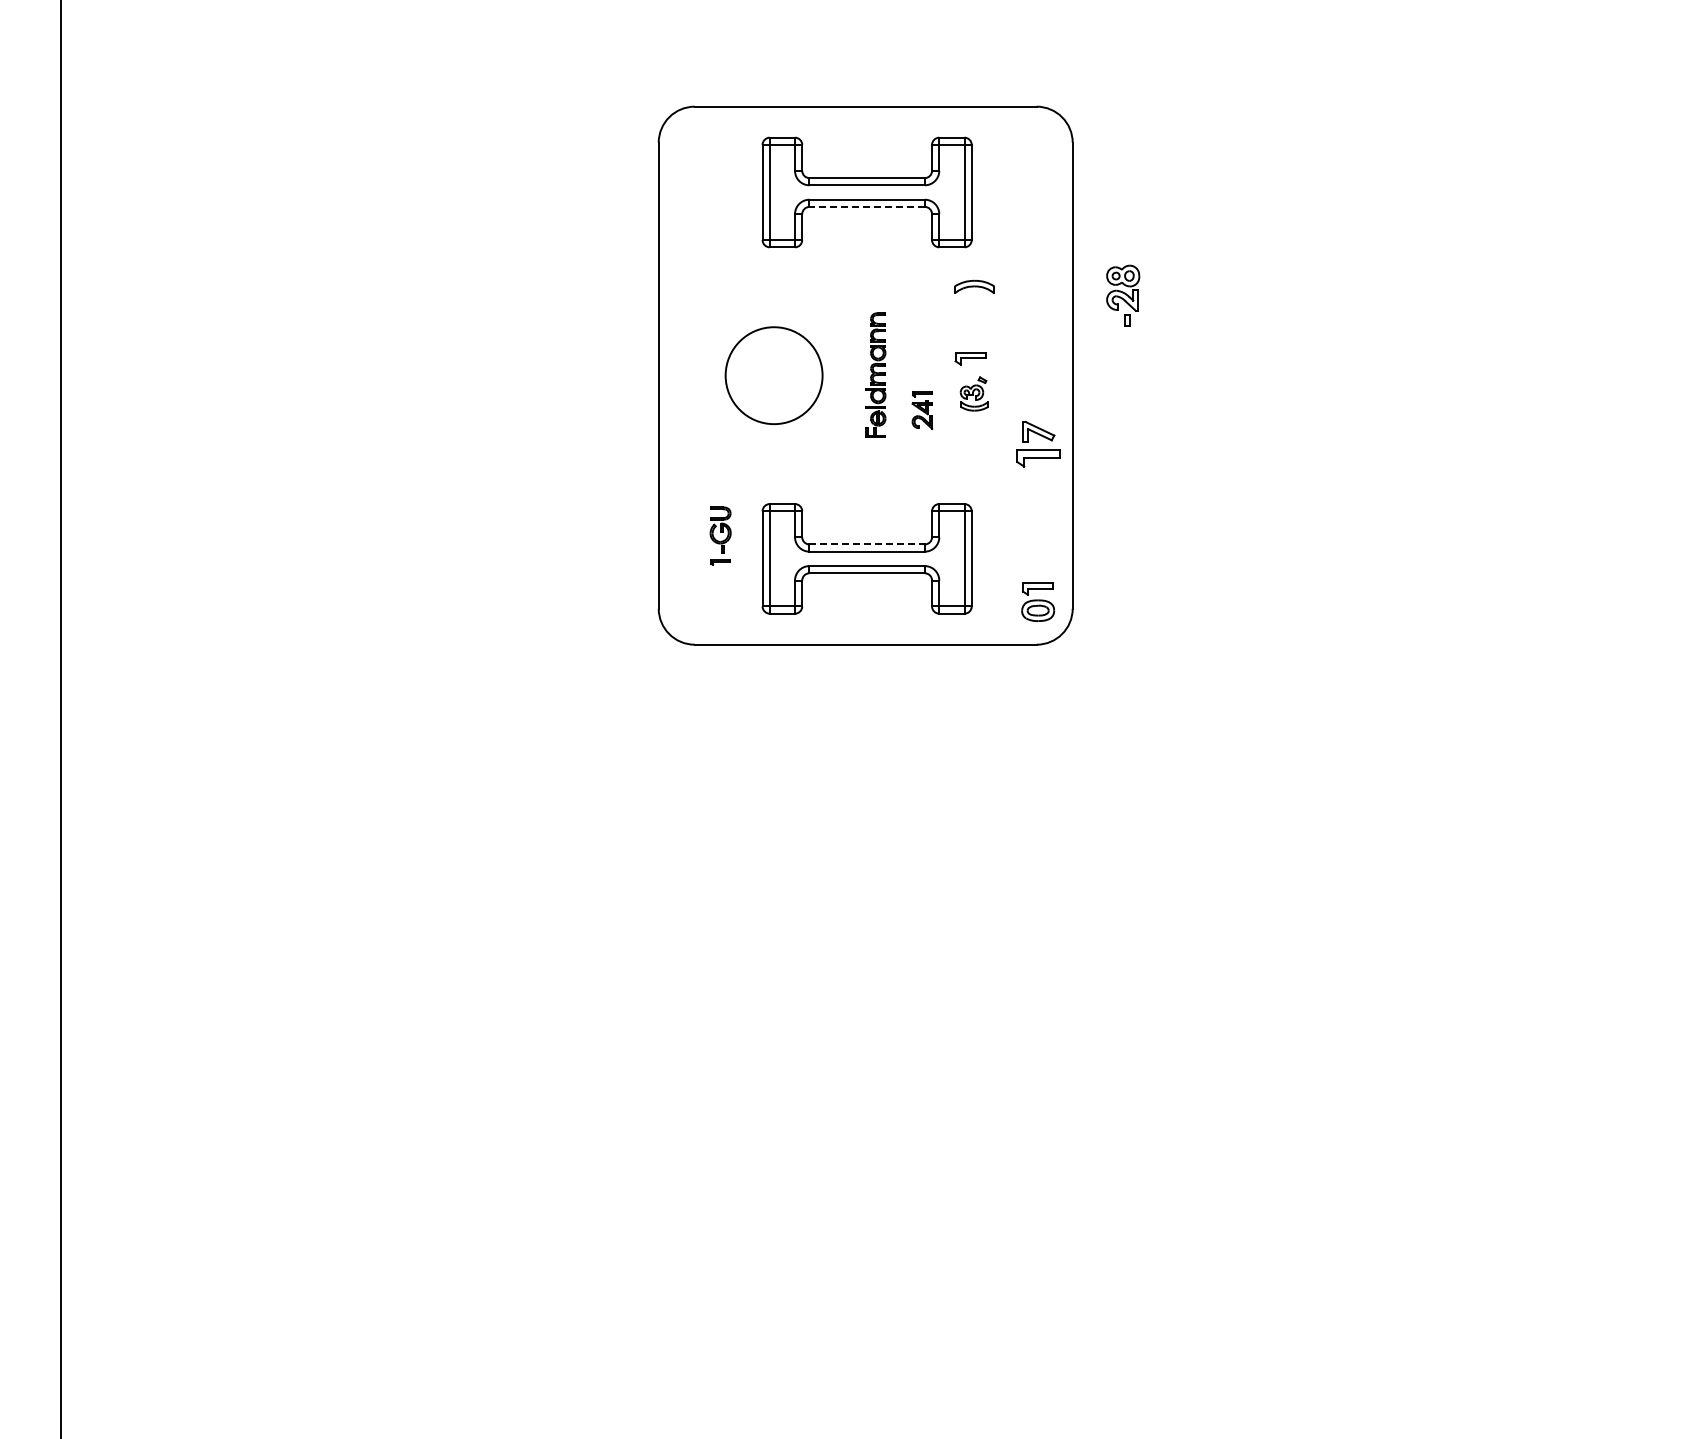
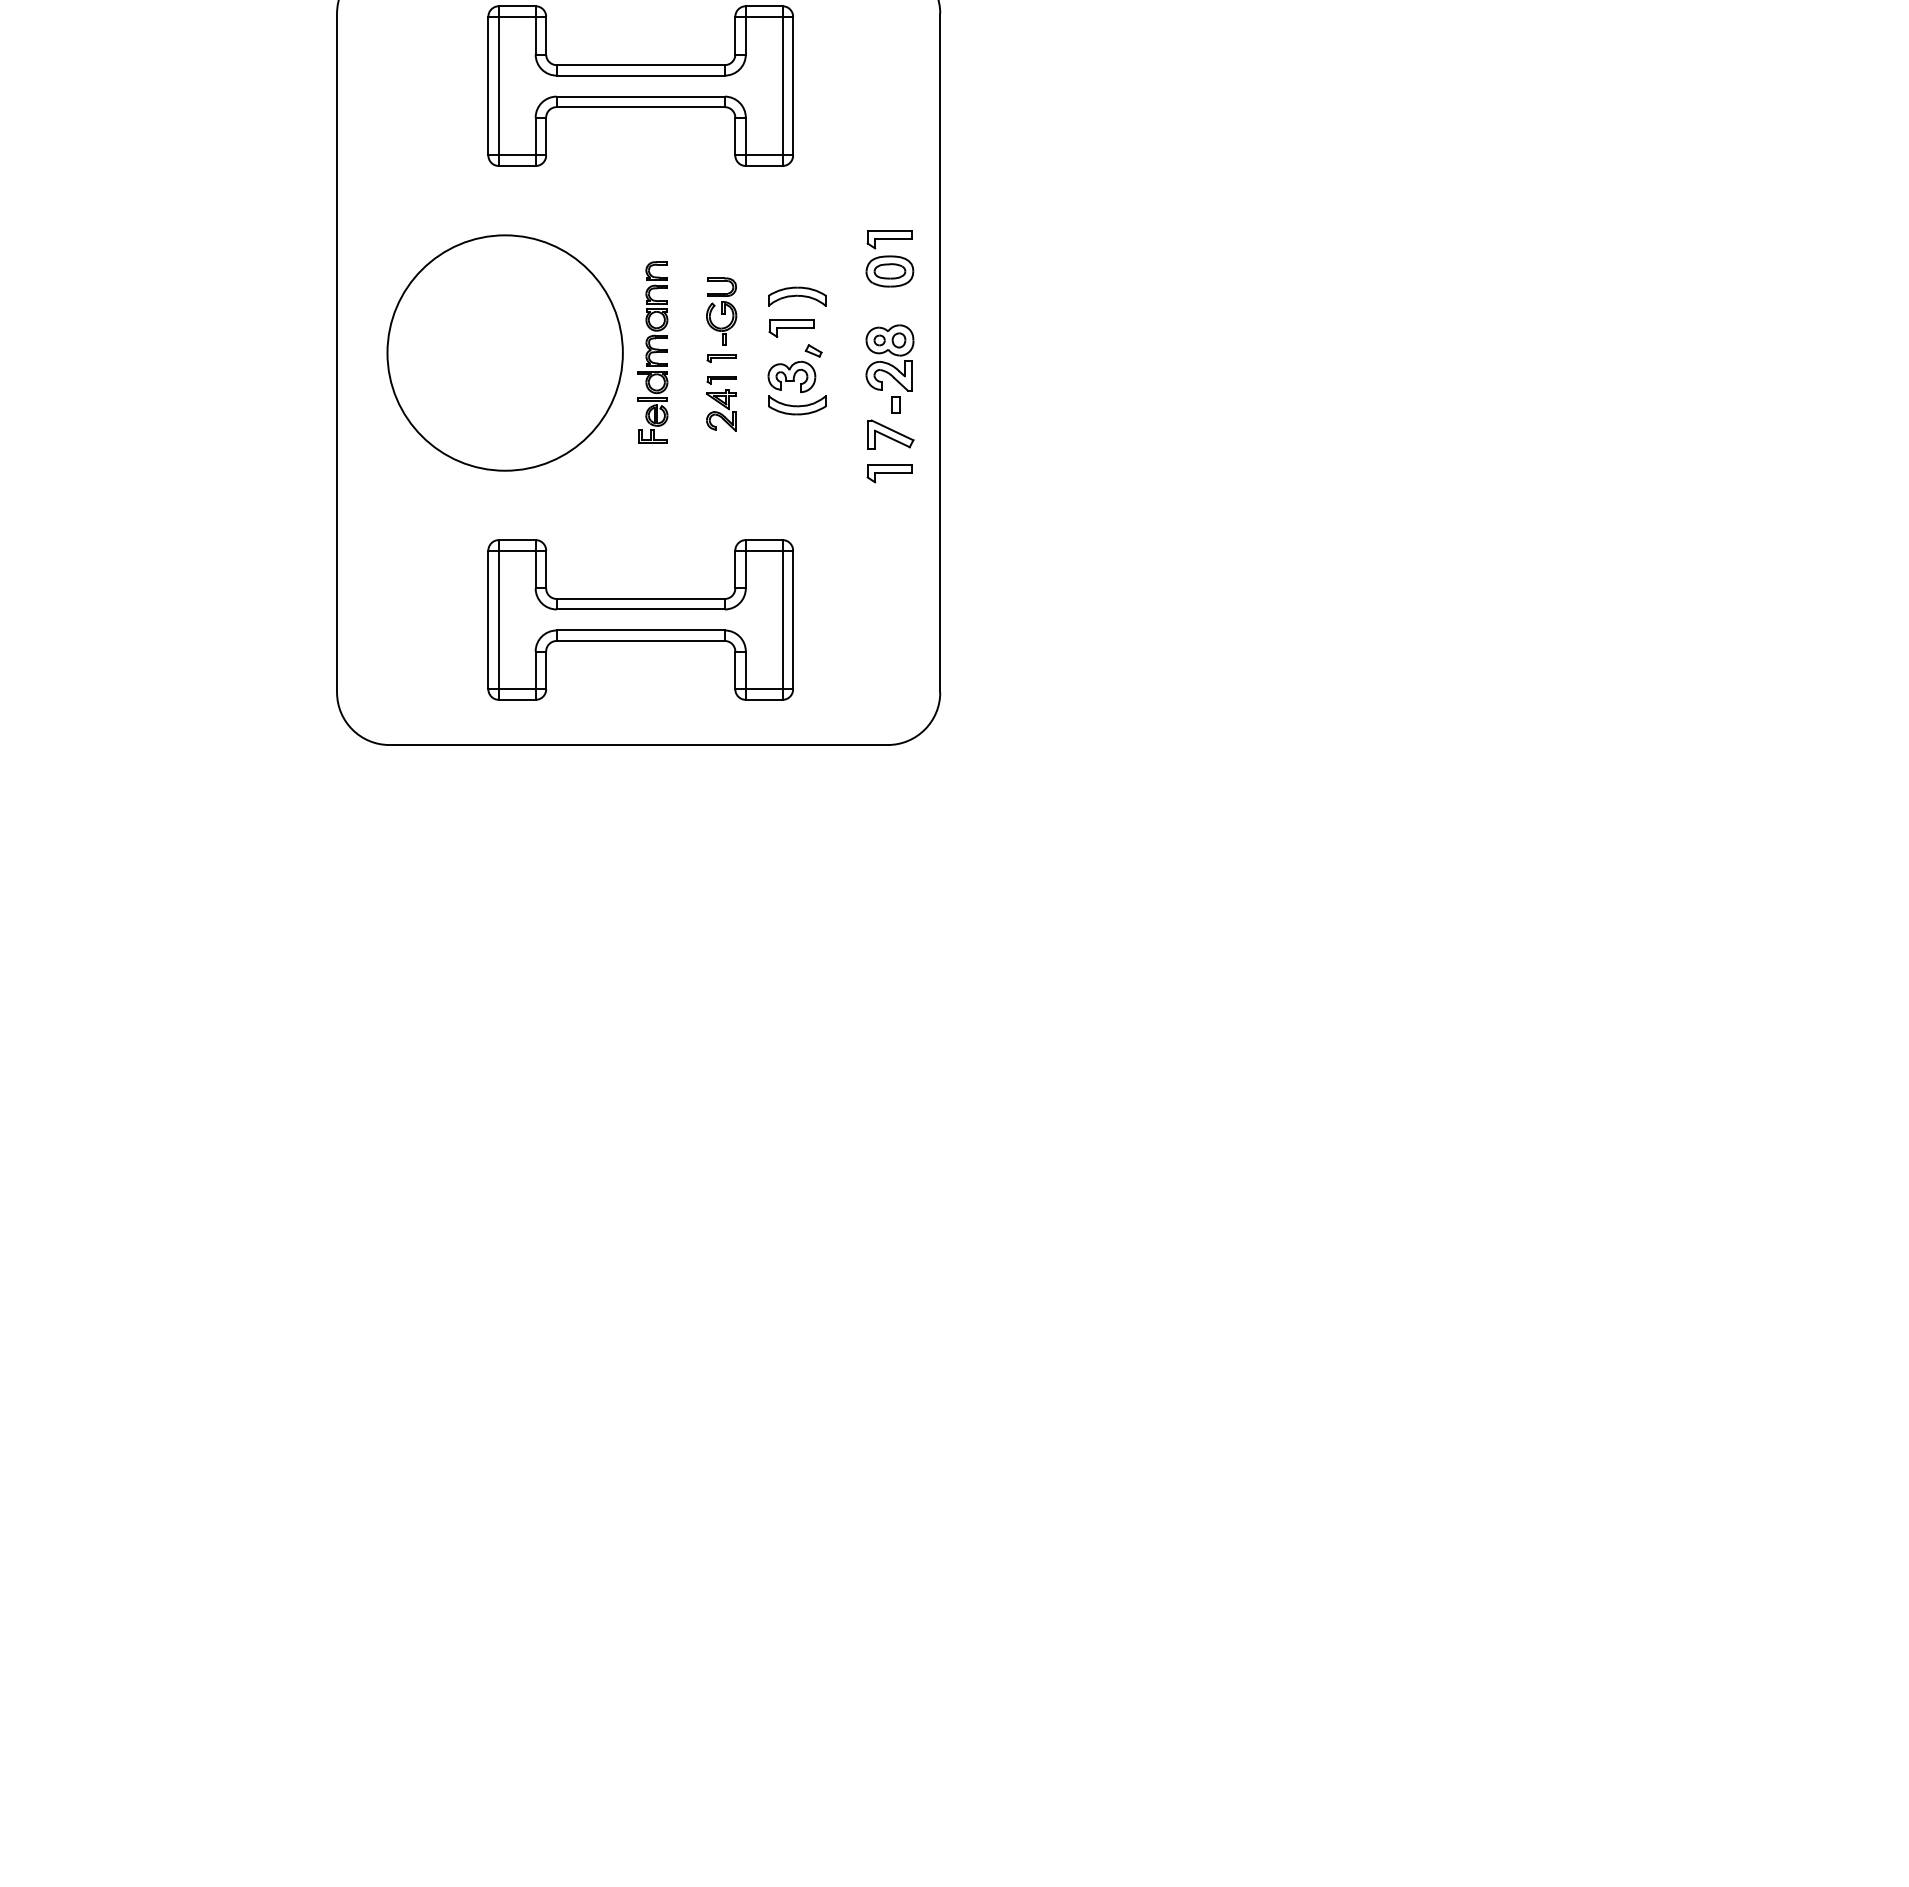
line: (867, 206) -> (641, 106), dashed -> solid
part: (974, 286) -> (797, 295), moved
part: (1123, 295) -> (890, 368), moved
circle: (773, 375) -> (504, 352), size x1.67
part: (974, 393) -> (797, 378), size x1.43
part: (1037, 458) -> (888, 473), size x0.71
part: (720, 535) -> (721, 319), moved
line: (867, 544) -> (641, 599), dashed -> solid
part: (1038, 601) -> (890, 258), moved

